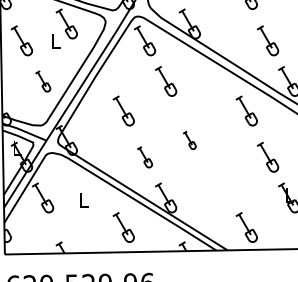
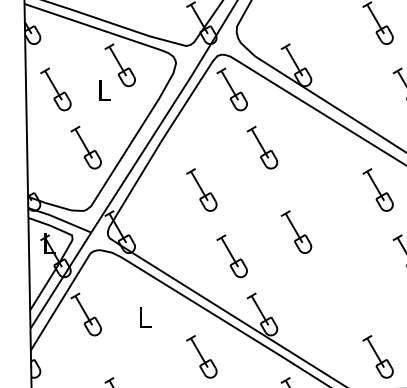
part: (43, 81) -> (86, 147), size x1.43
part: (189, 140) -> (296, 232), size x1.67
part: (144, 157) -> (231, 256), size x1.43

